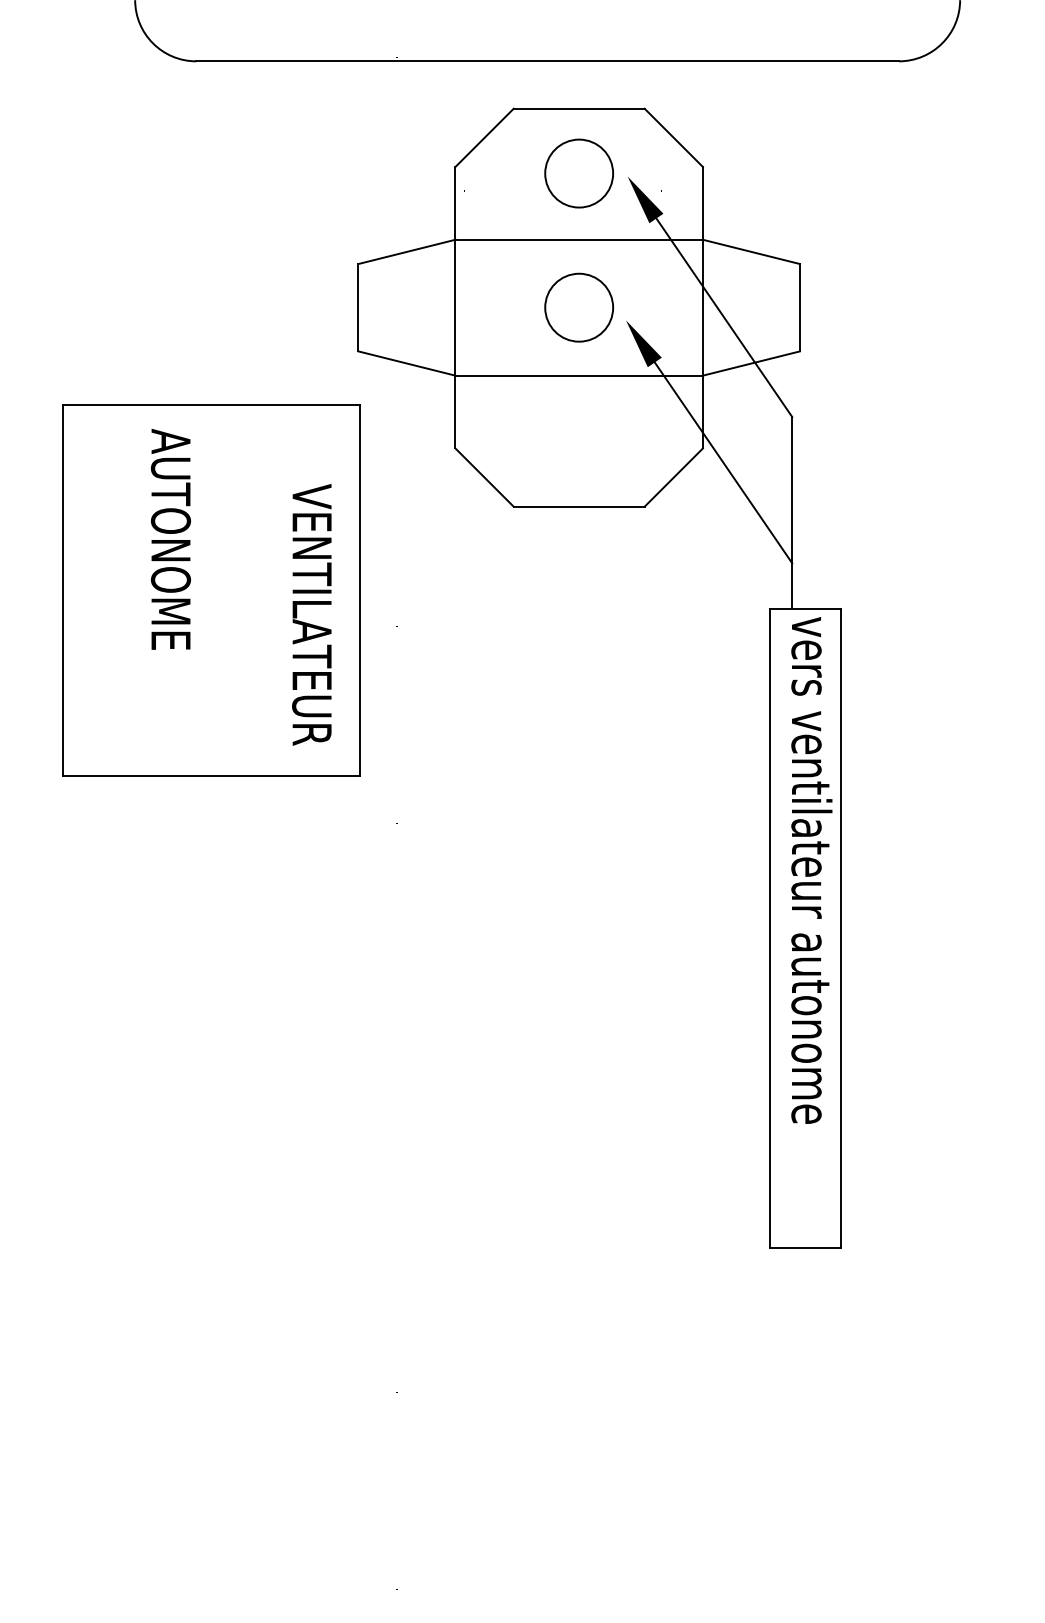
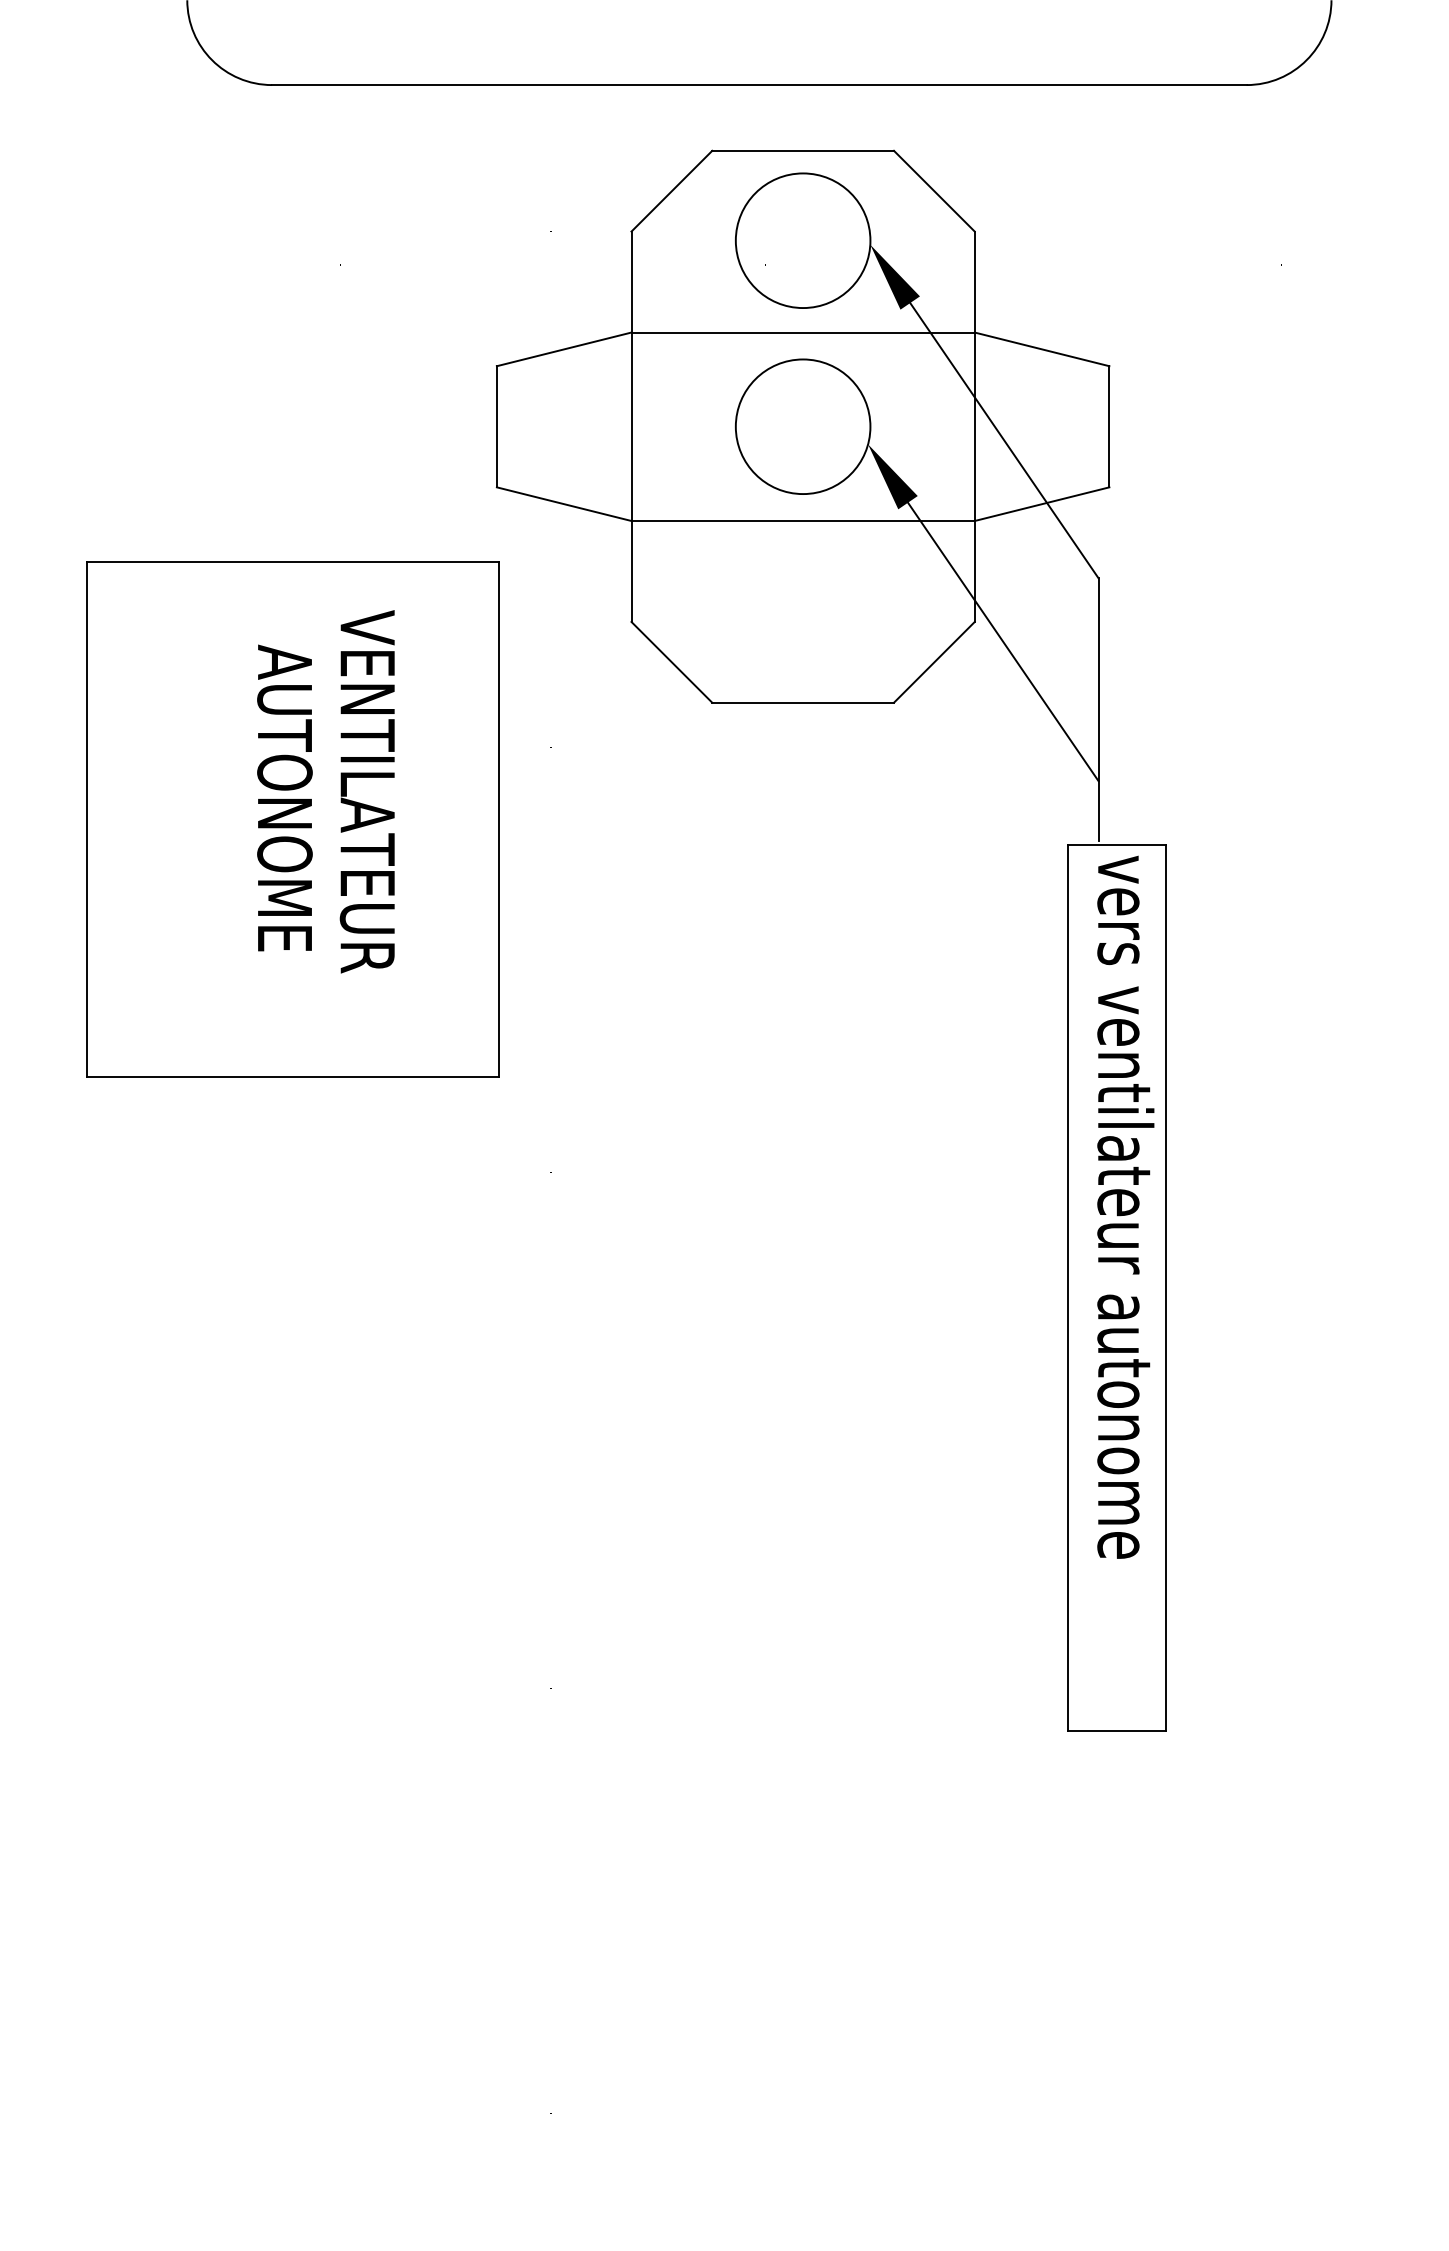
circle: (578, 173) -> (802, 240), size x1.43
circle: (578, 307) -> (802, 426), size x1.43
text: (170, 538) -> (284, 797), moved
text: (311, 614) -> (366, 791), moved

